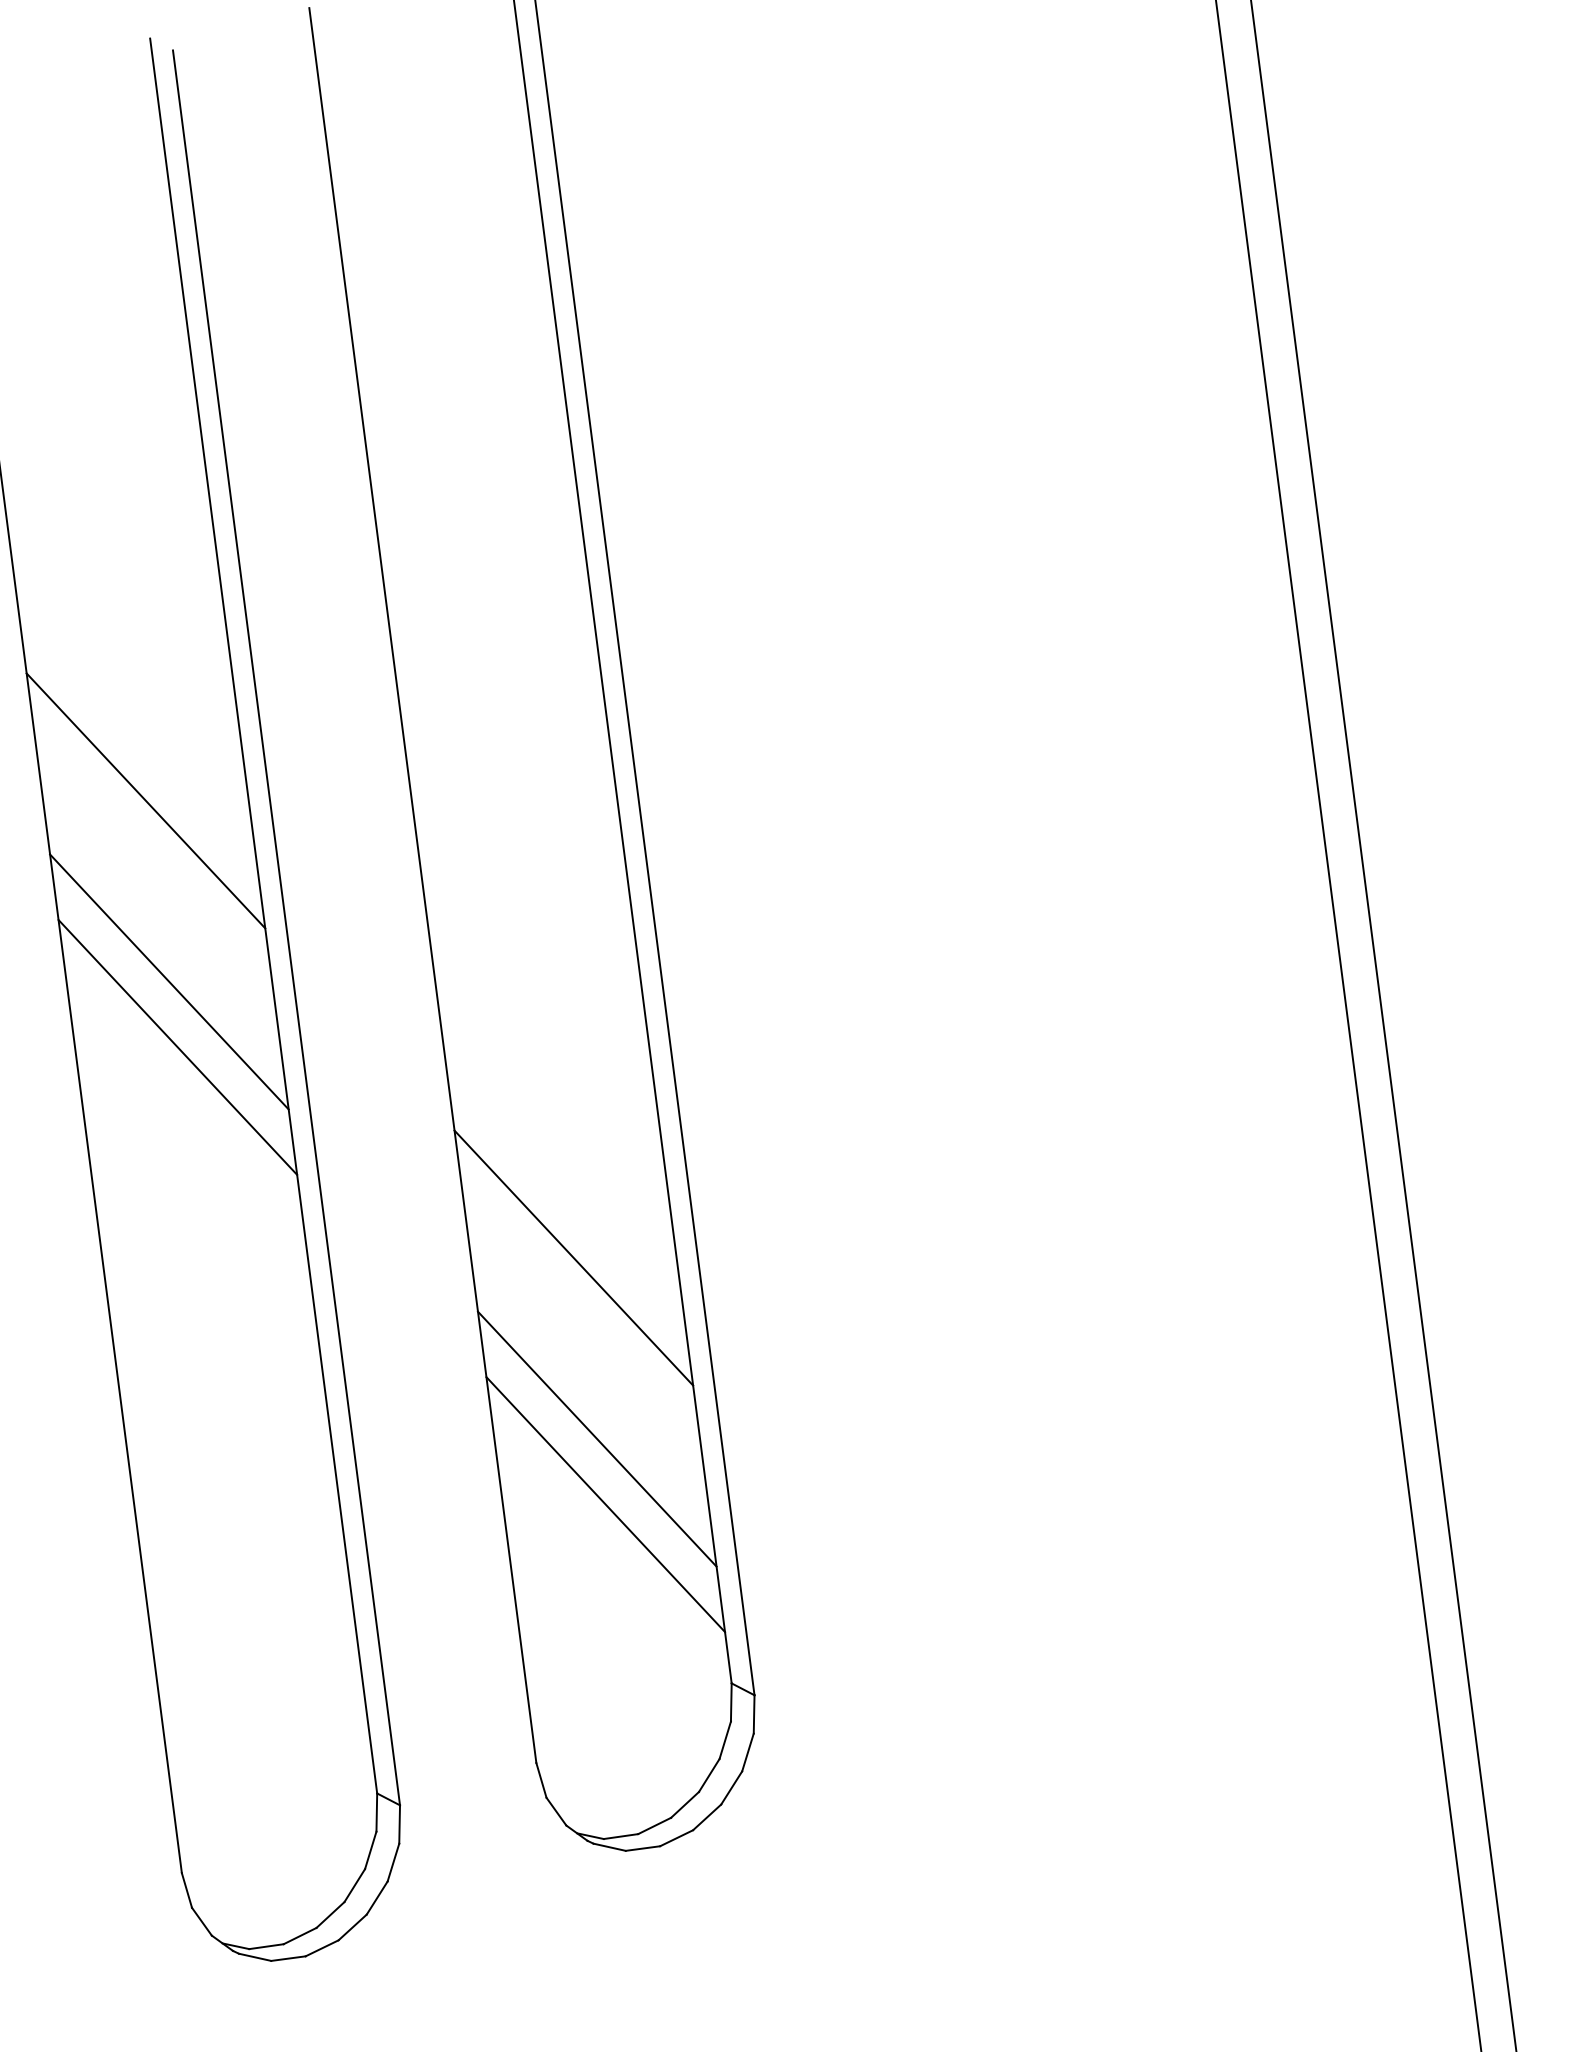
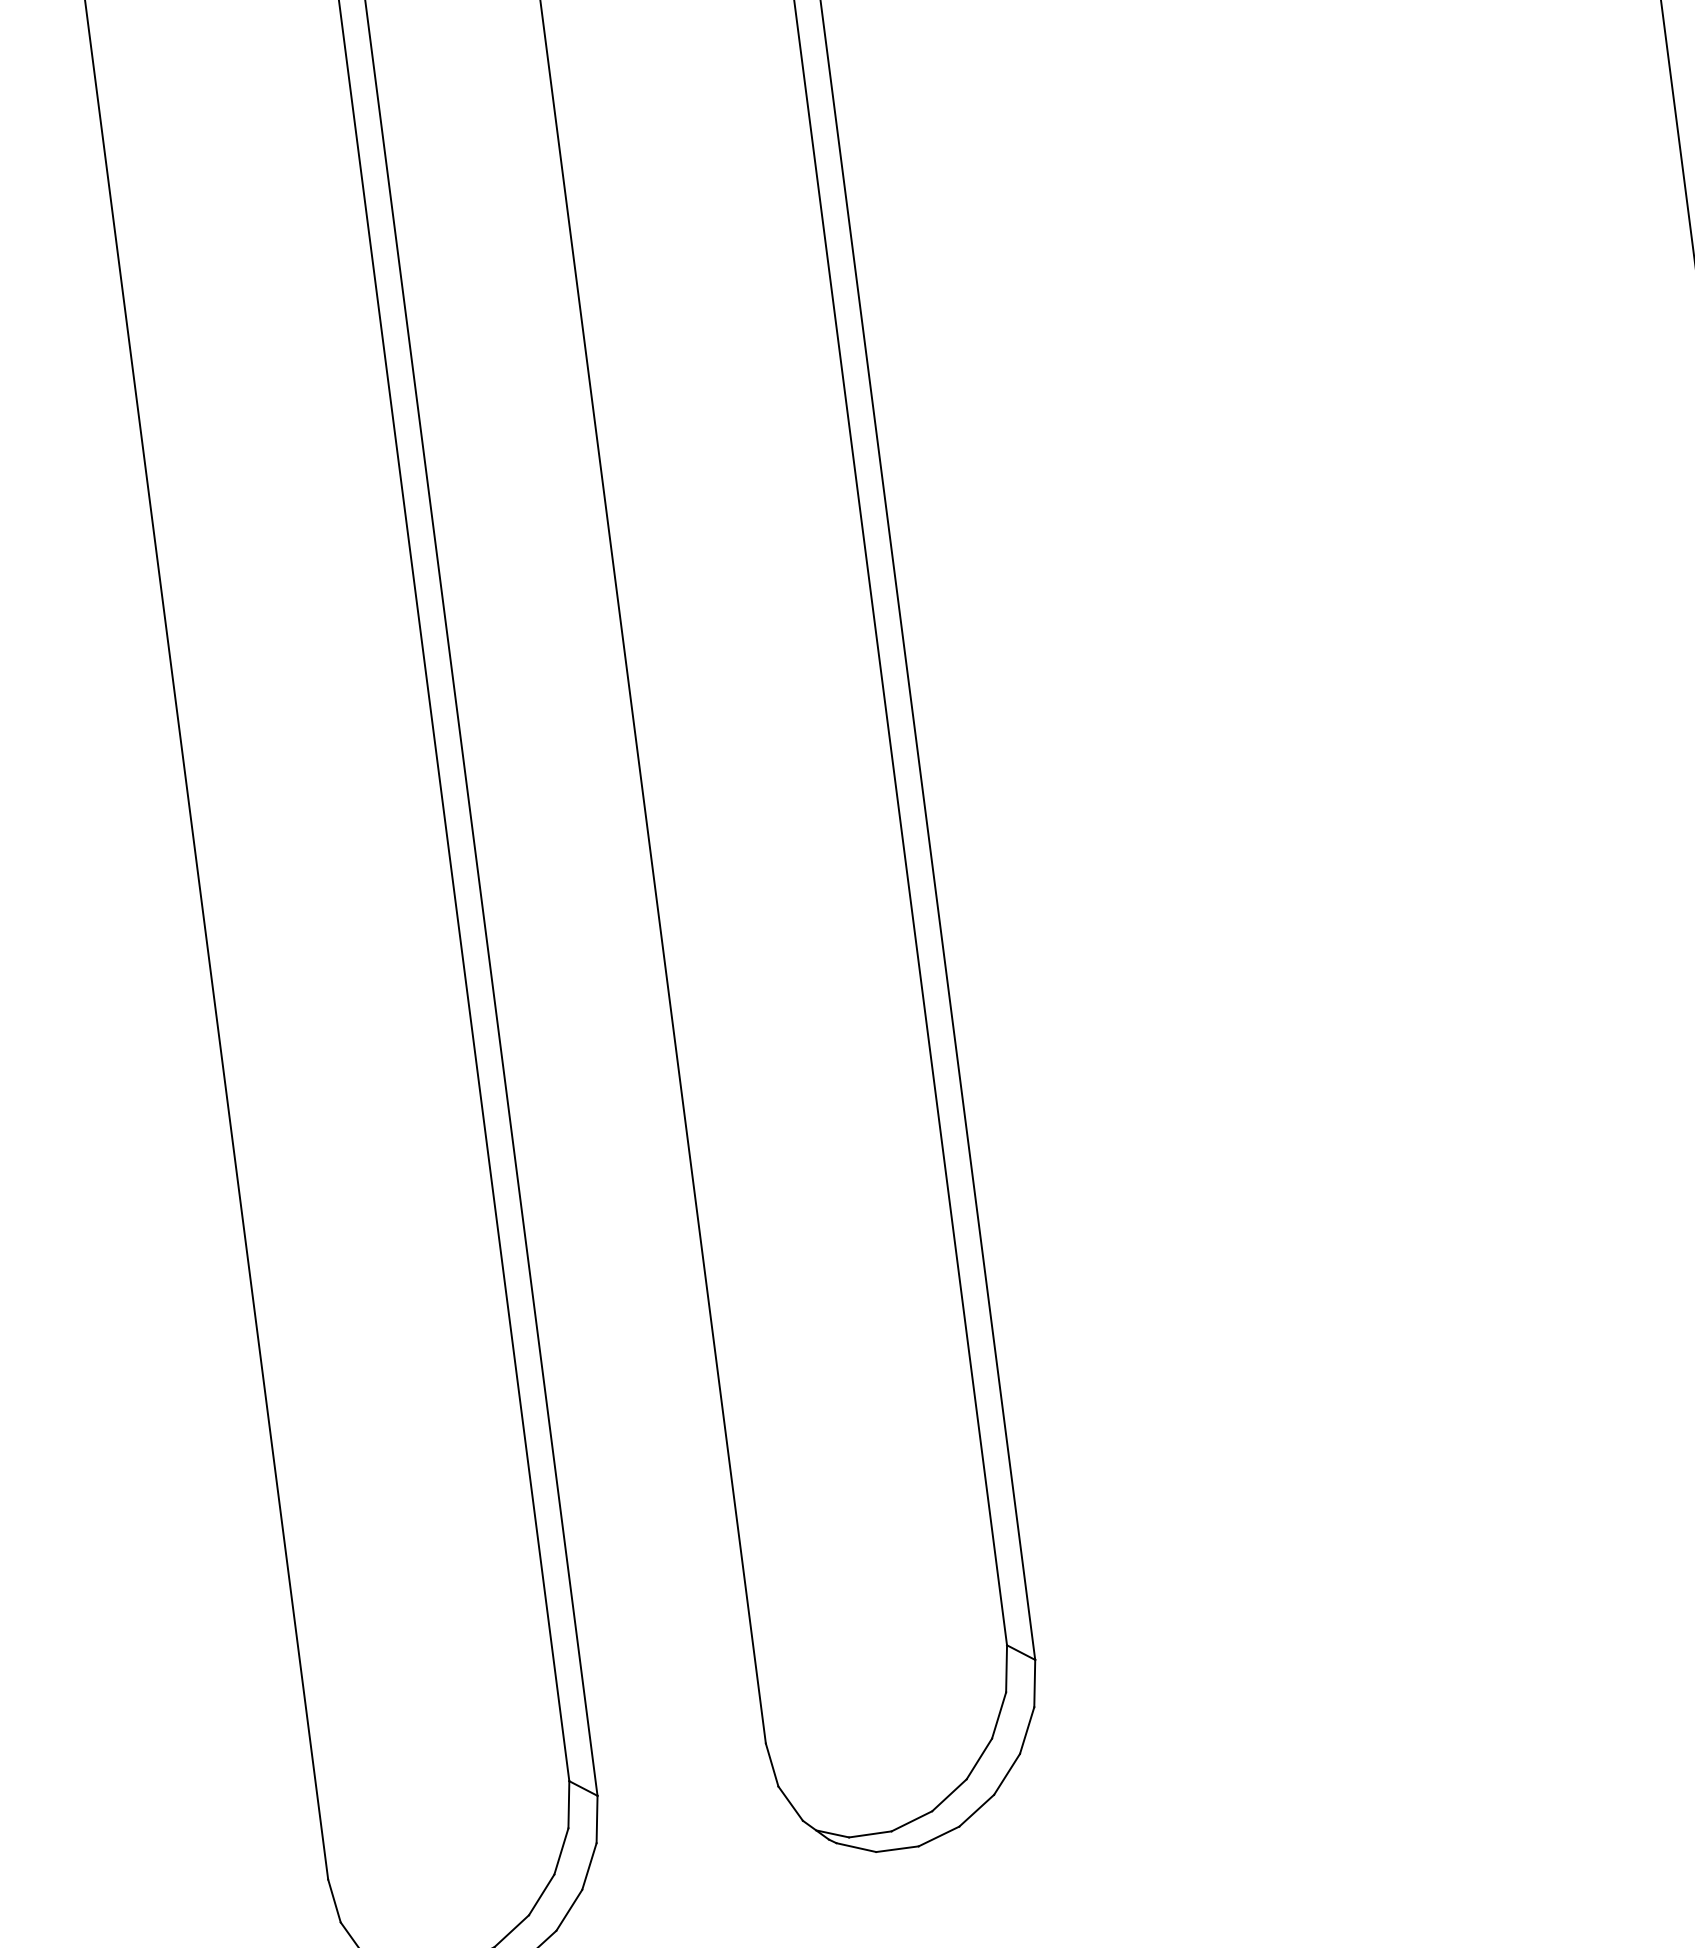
line: (145, 800) -> (283, 555), removed
line: (169, 981) -> (312, 778), removed
line: (177, 1046) -> (322, 858), removed
line: (573, 1257) -> (811, 1119), removed
line: (596, 1438) -> (840, 1342), removed
line: (605, 1504) -> (851, 1424), removed

